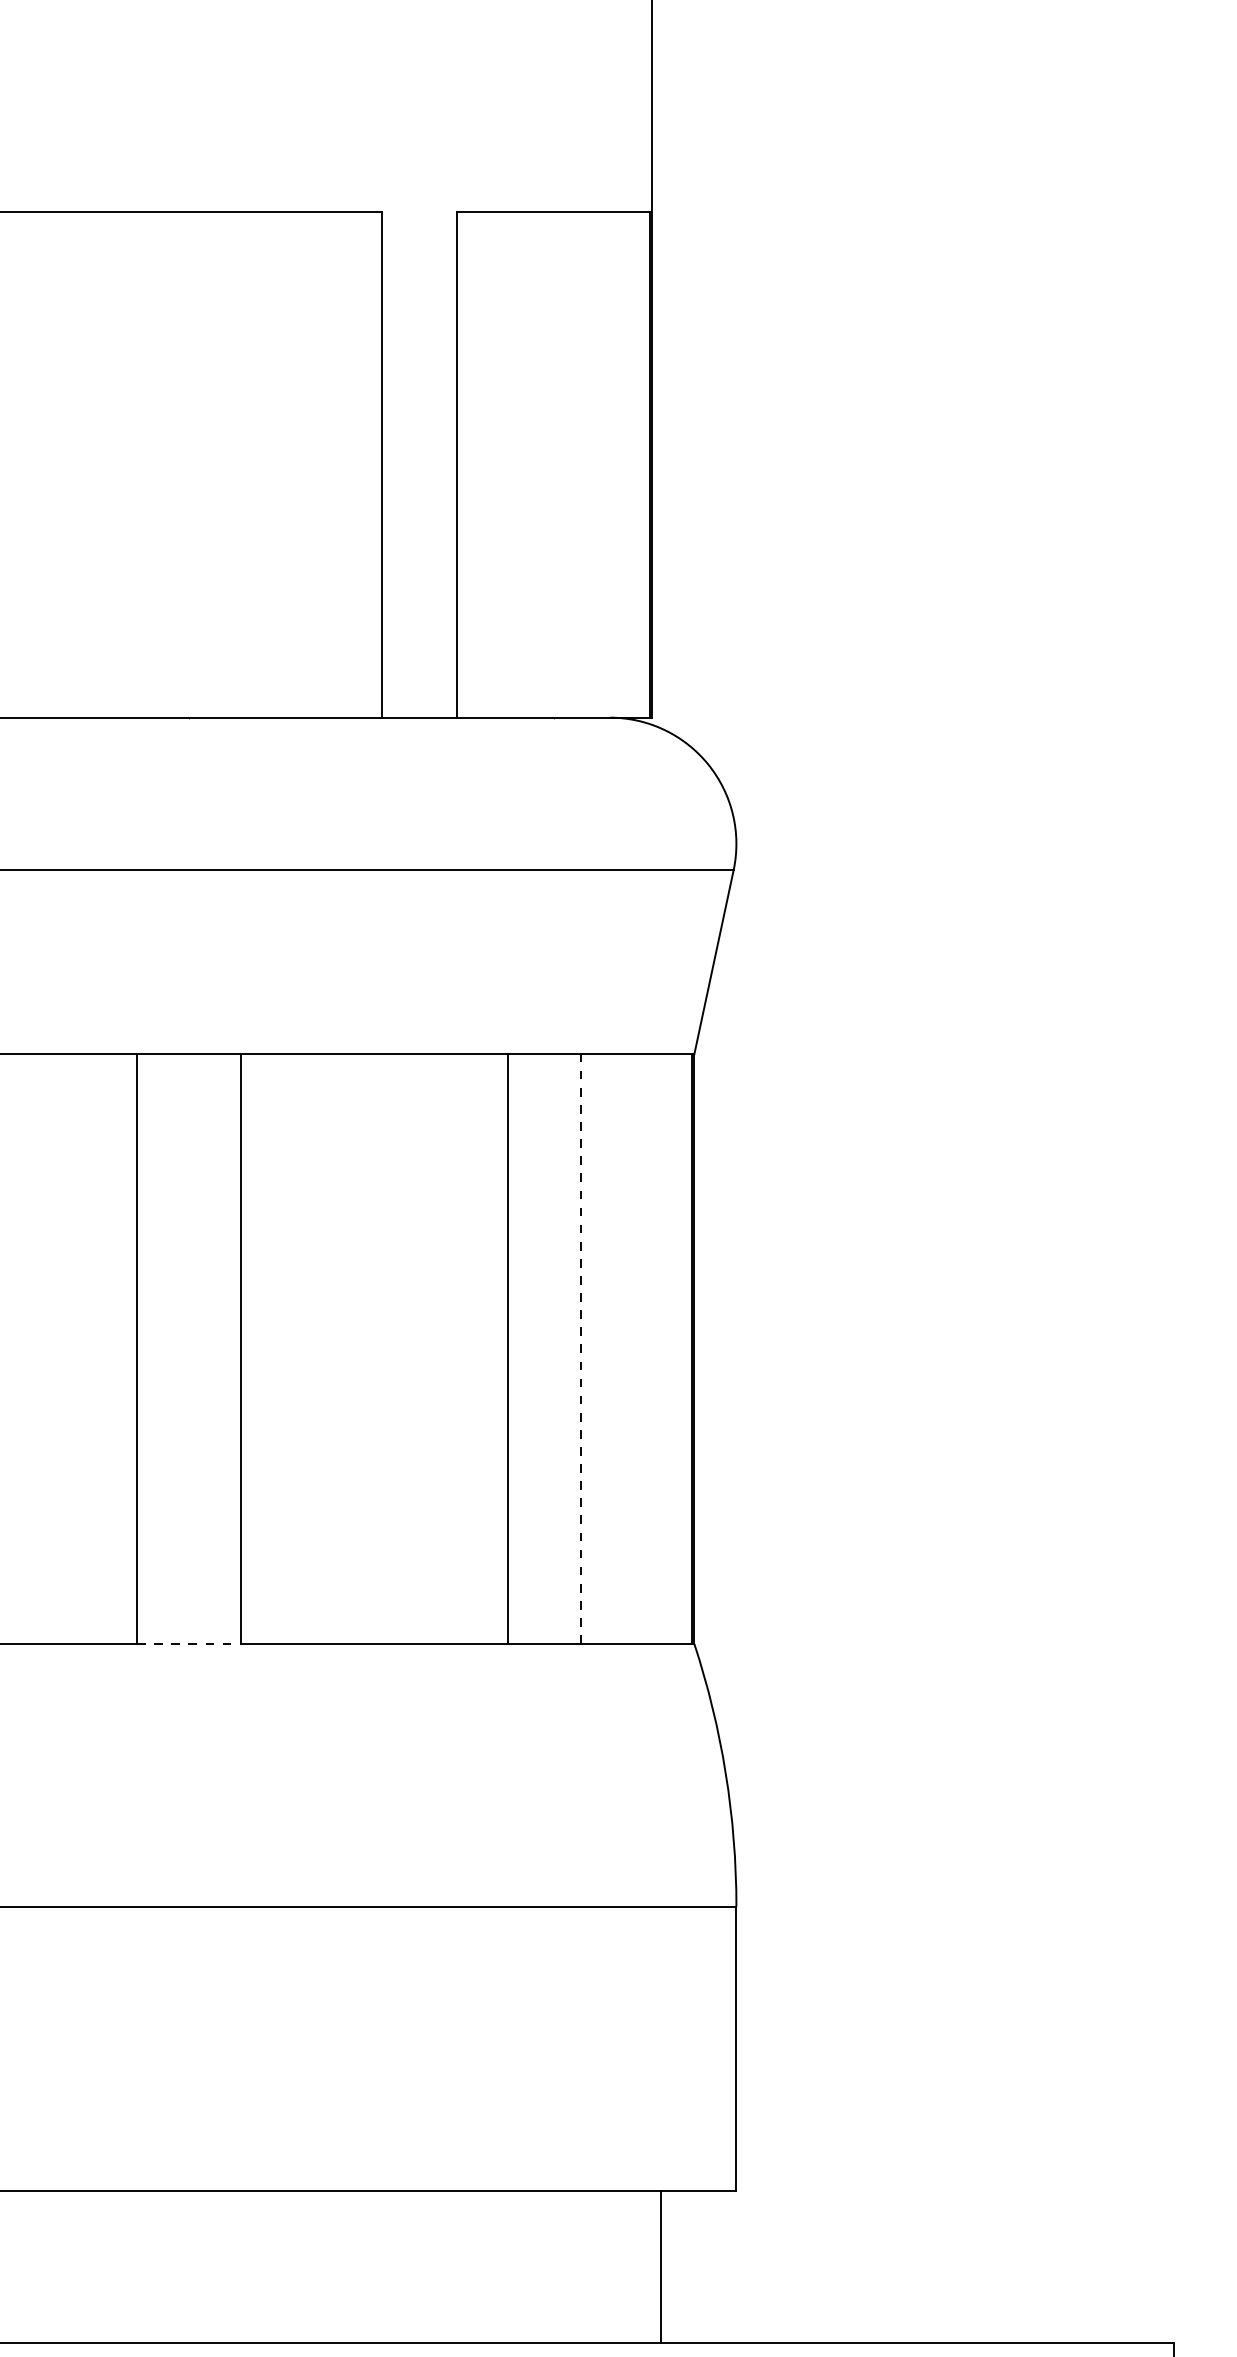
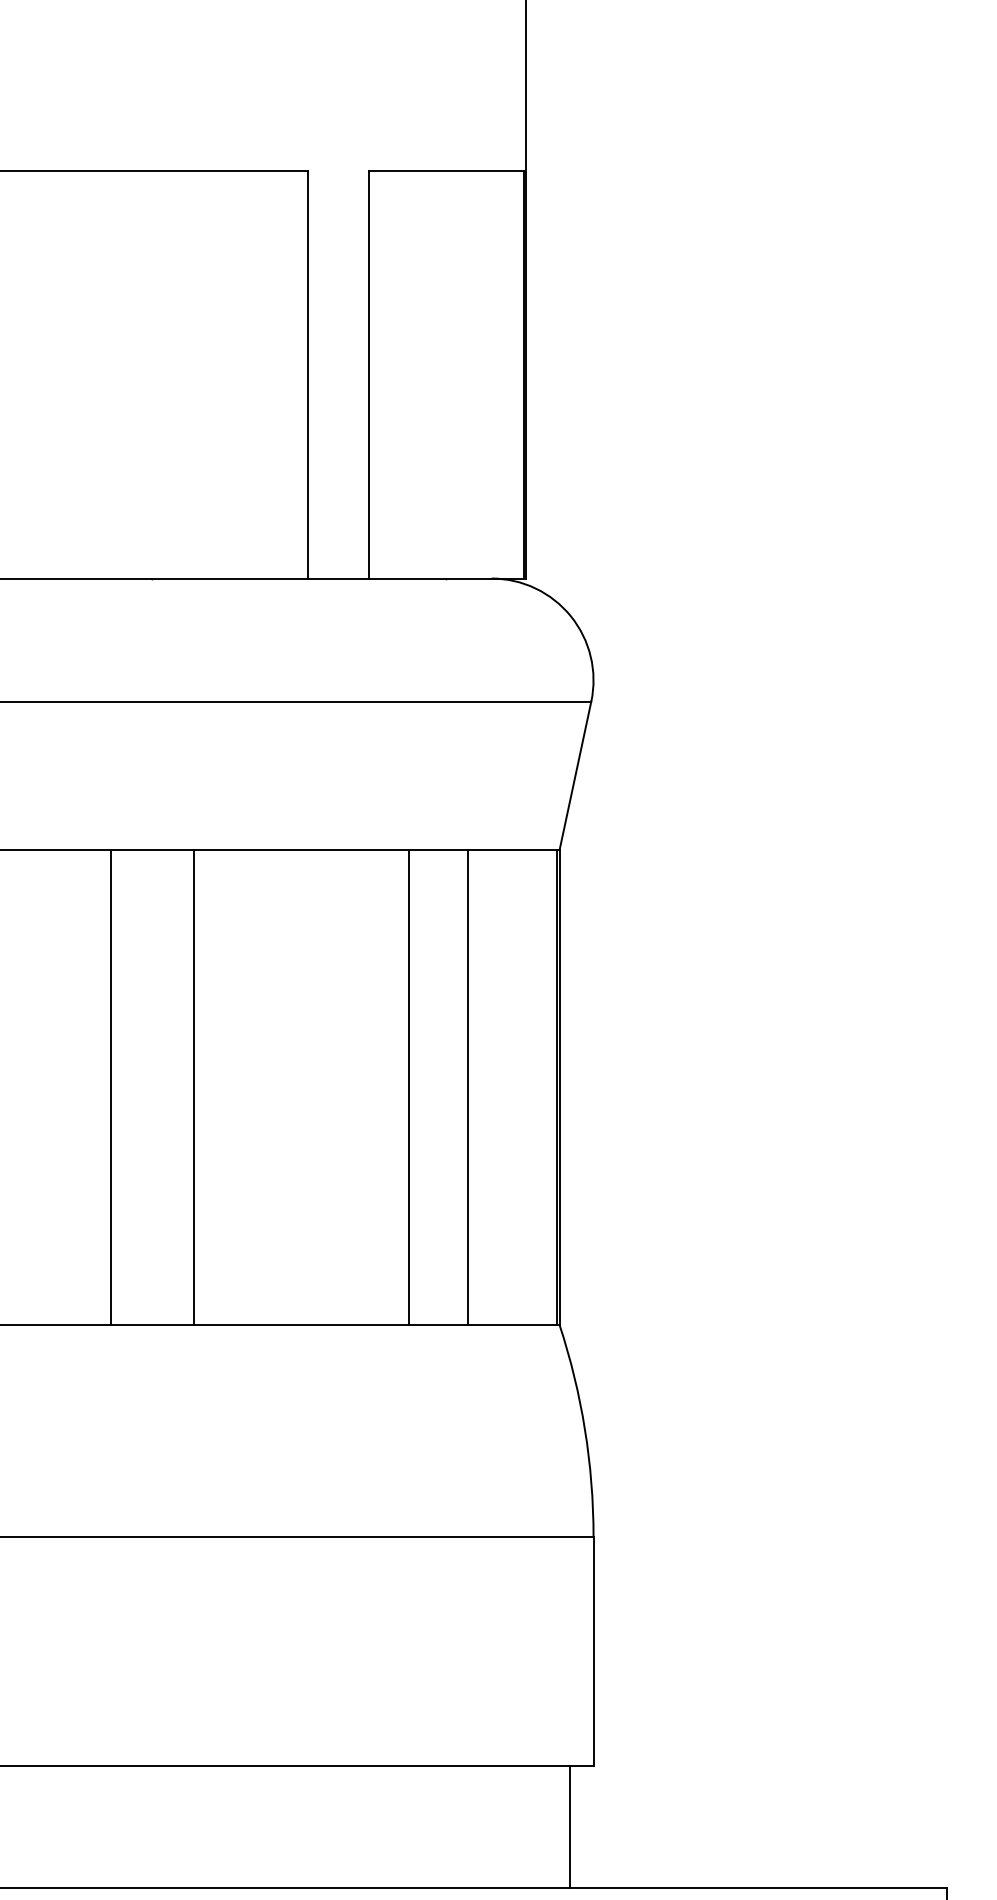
line: (581, 1349) -> (468, 1087), dashed -> solid
line: (189, 1644) -> (152, 1325), dashed -> solid
line: (660, 2267) -> (569, 1827), moved

